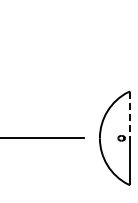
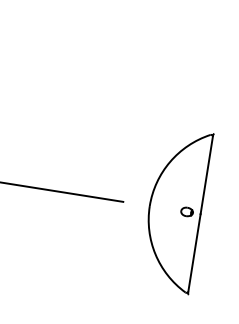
line: (129, 115) -> (206, 175), dashed -> solid

